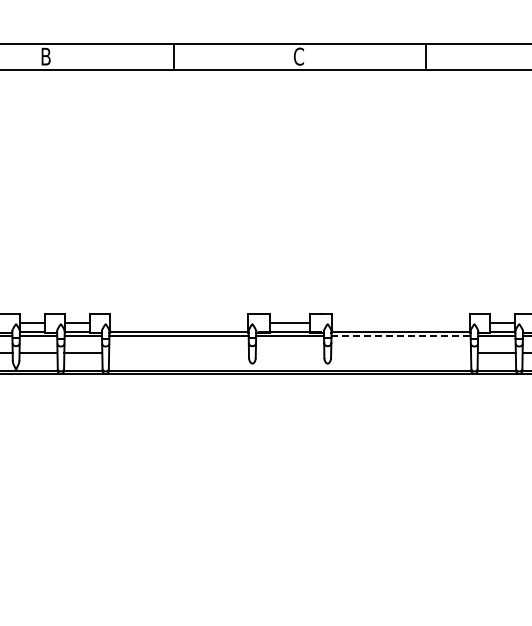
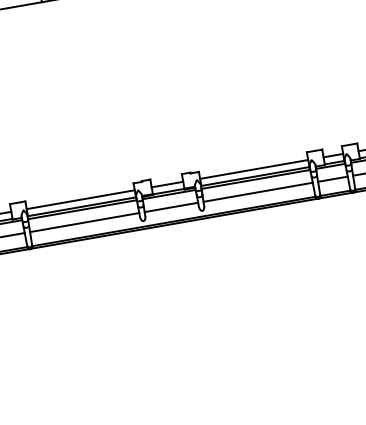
line: (178, 323) -> (80, 199), added
line: (400, 323) -> (253, 169), added
line: (401, 336) -> (256, 179), dashed -> solid
line: (178, 352) -> (84, 222), added
line: (289, 352) -> (170, 207), added
line: (400, 352) -> (257, 192), added

